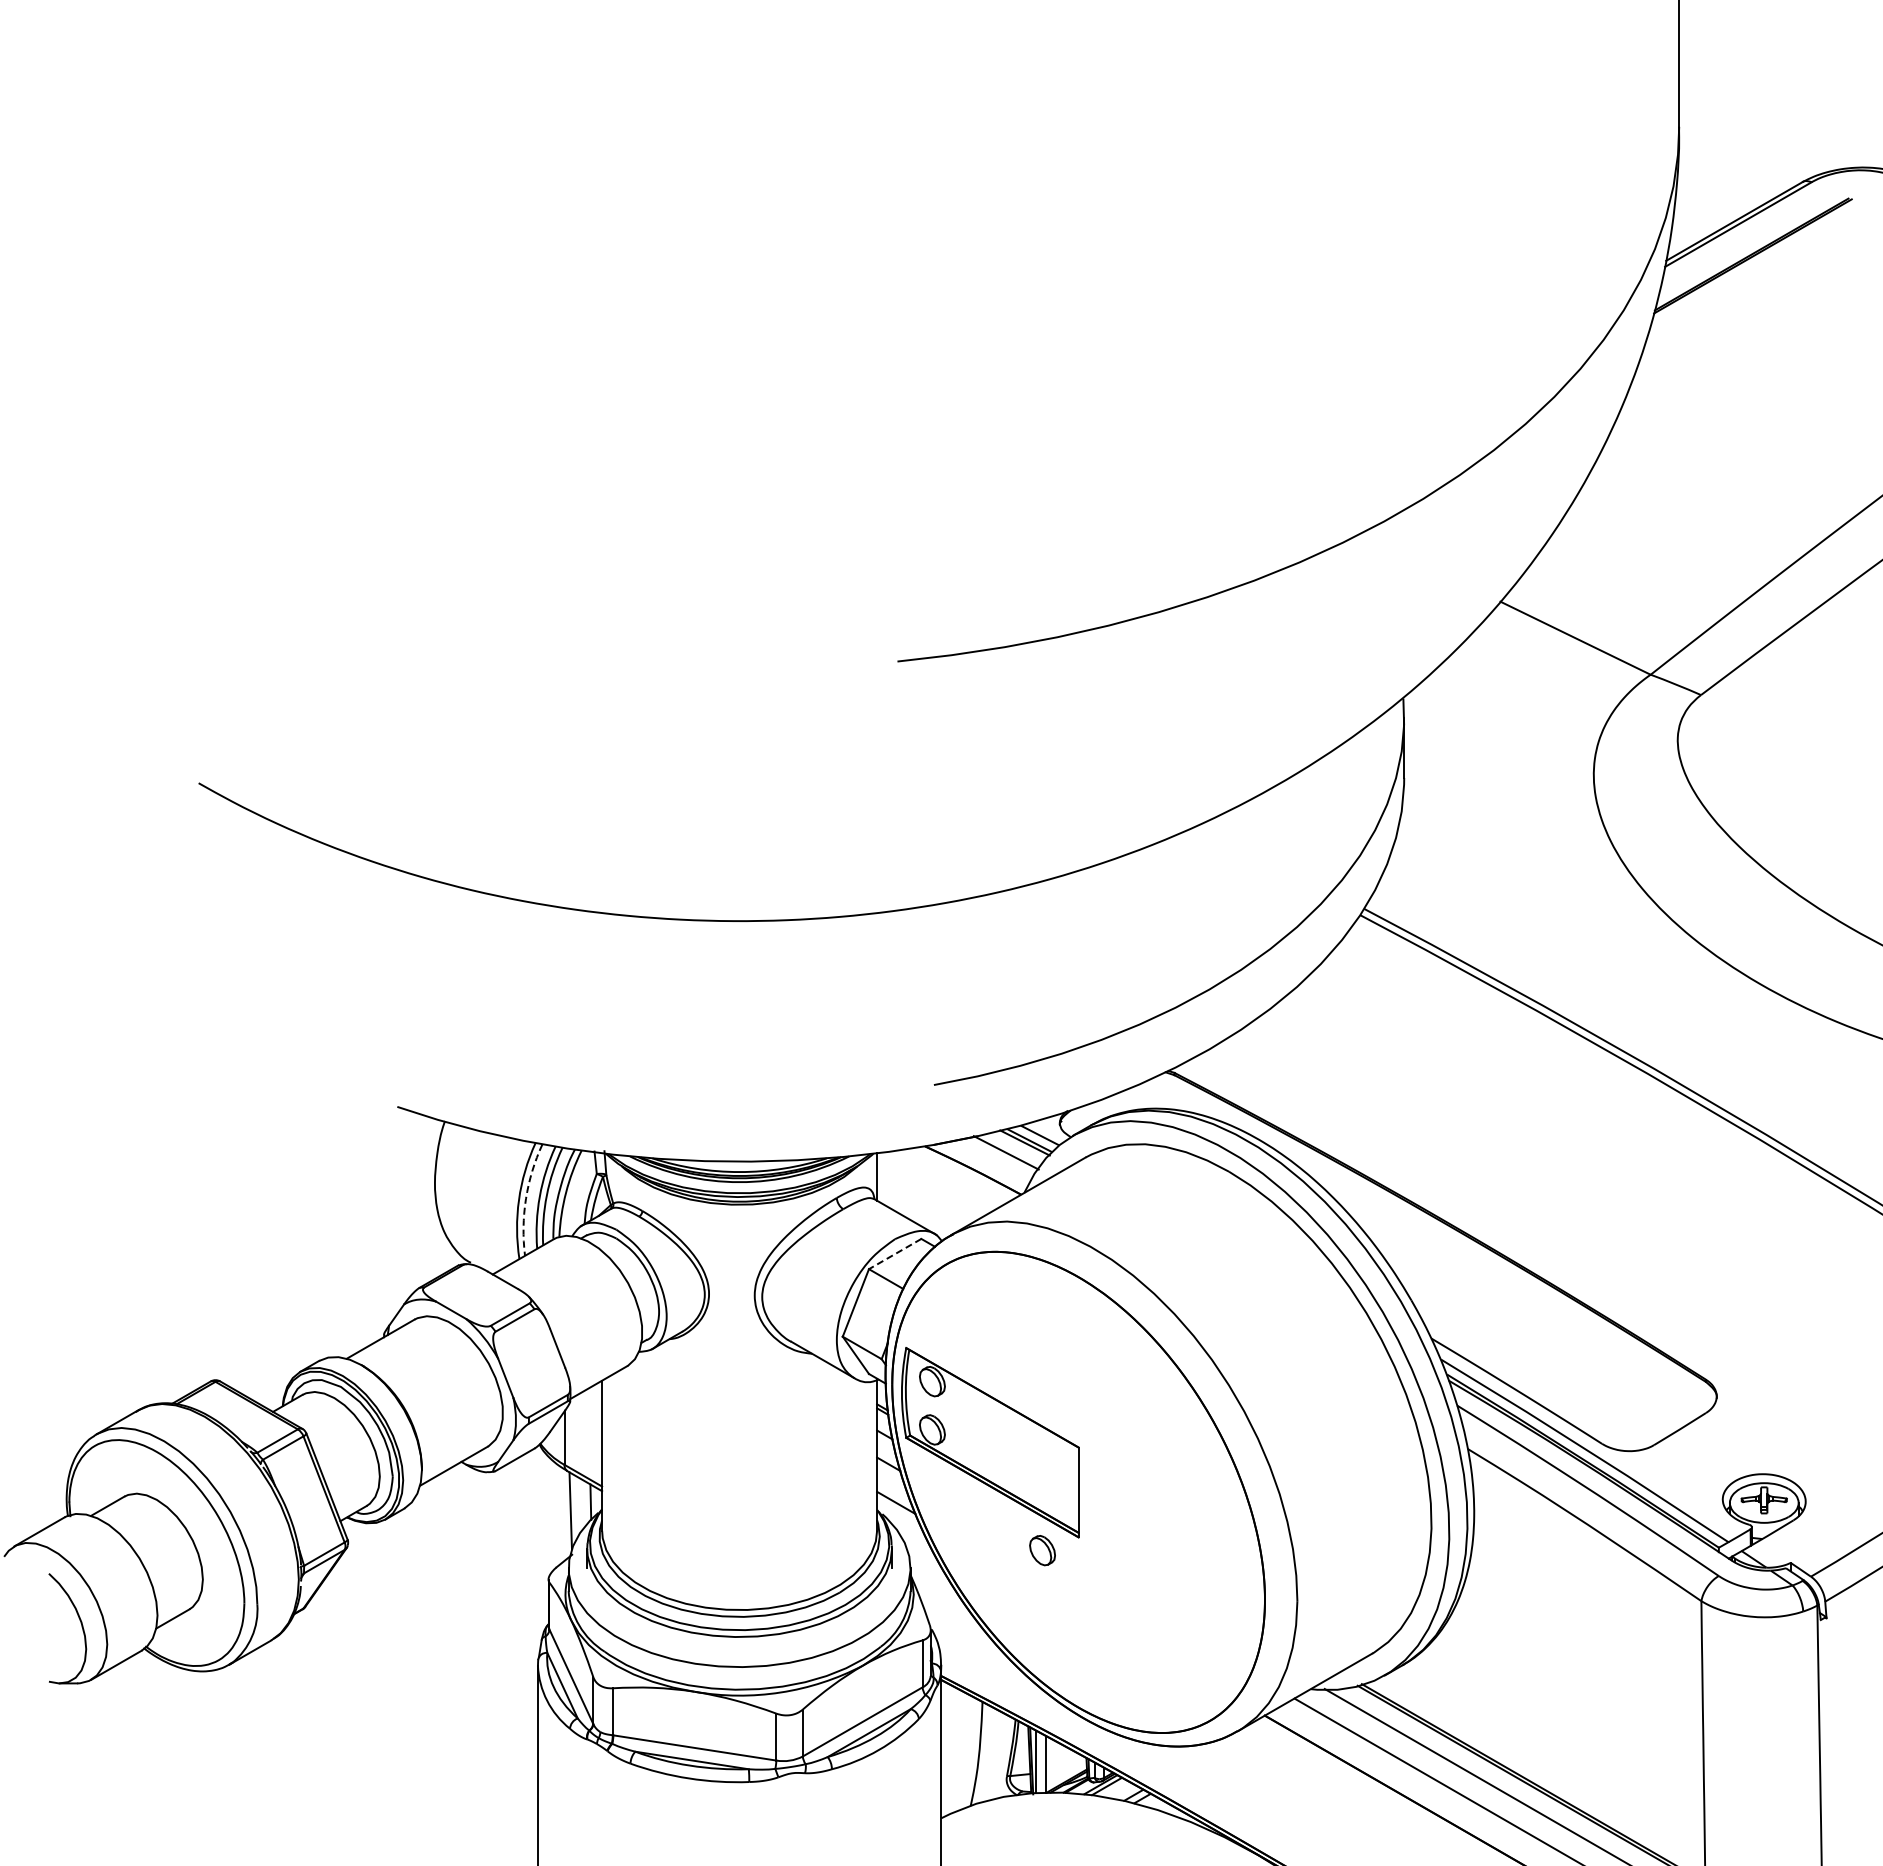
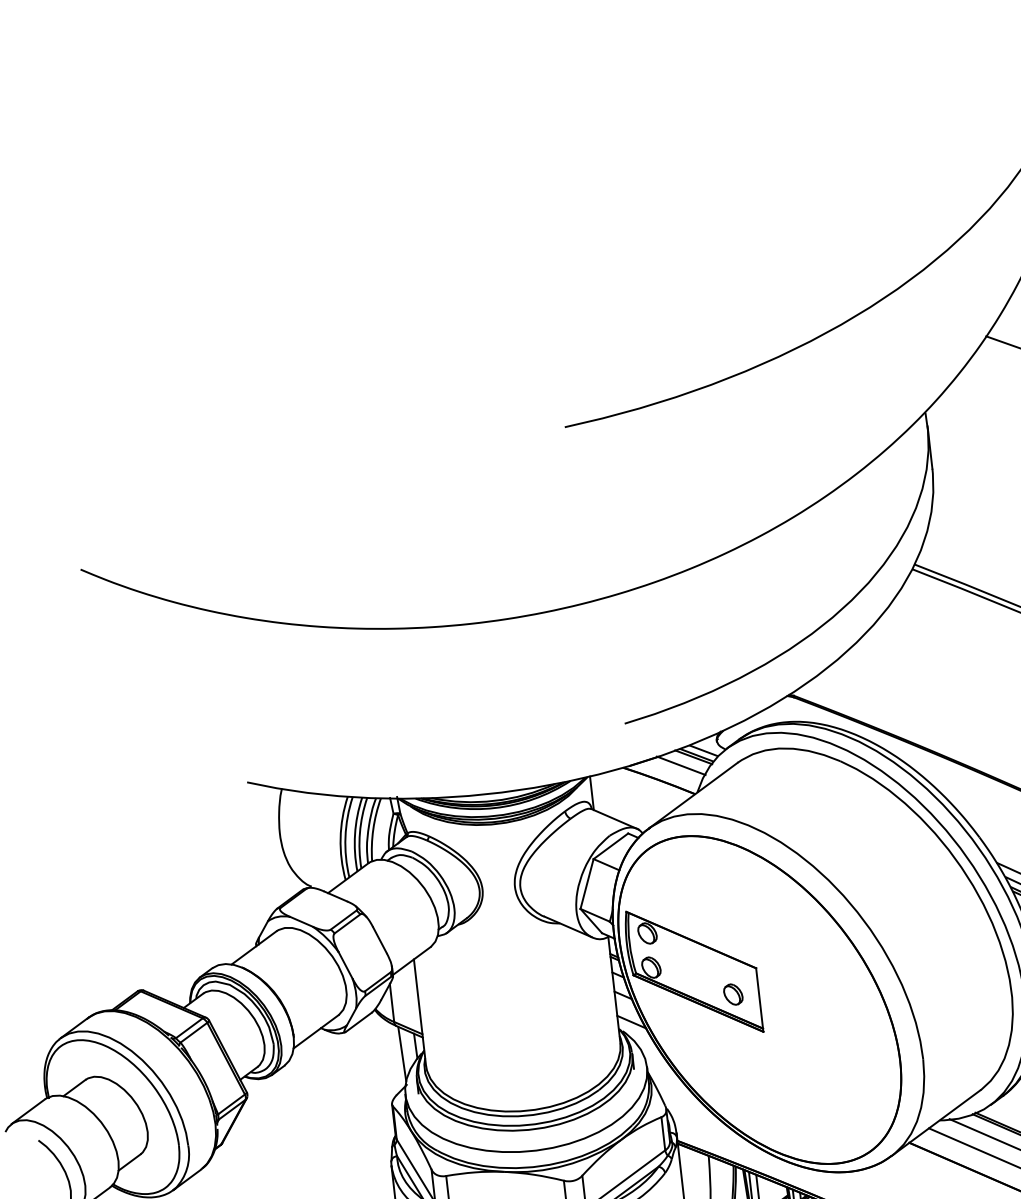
arc: (525, 1198) -> (345, 836), dashed -> solid
line: (894, 1254) -> (610, 846), dashed -> solid
part: (1042, 1550) -> (733, 994), moved

